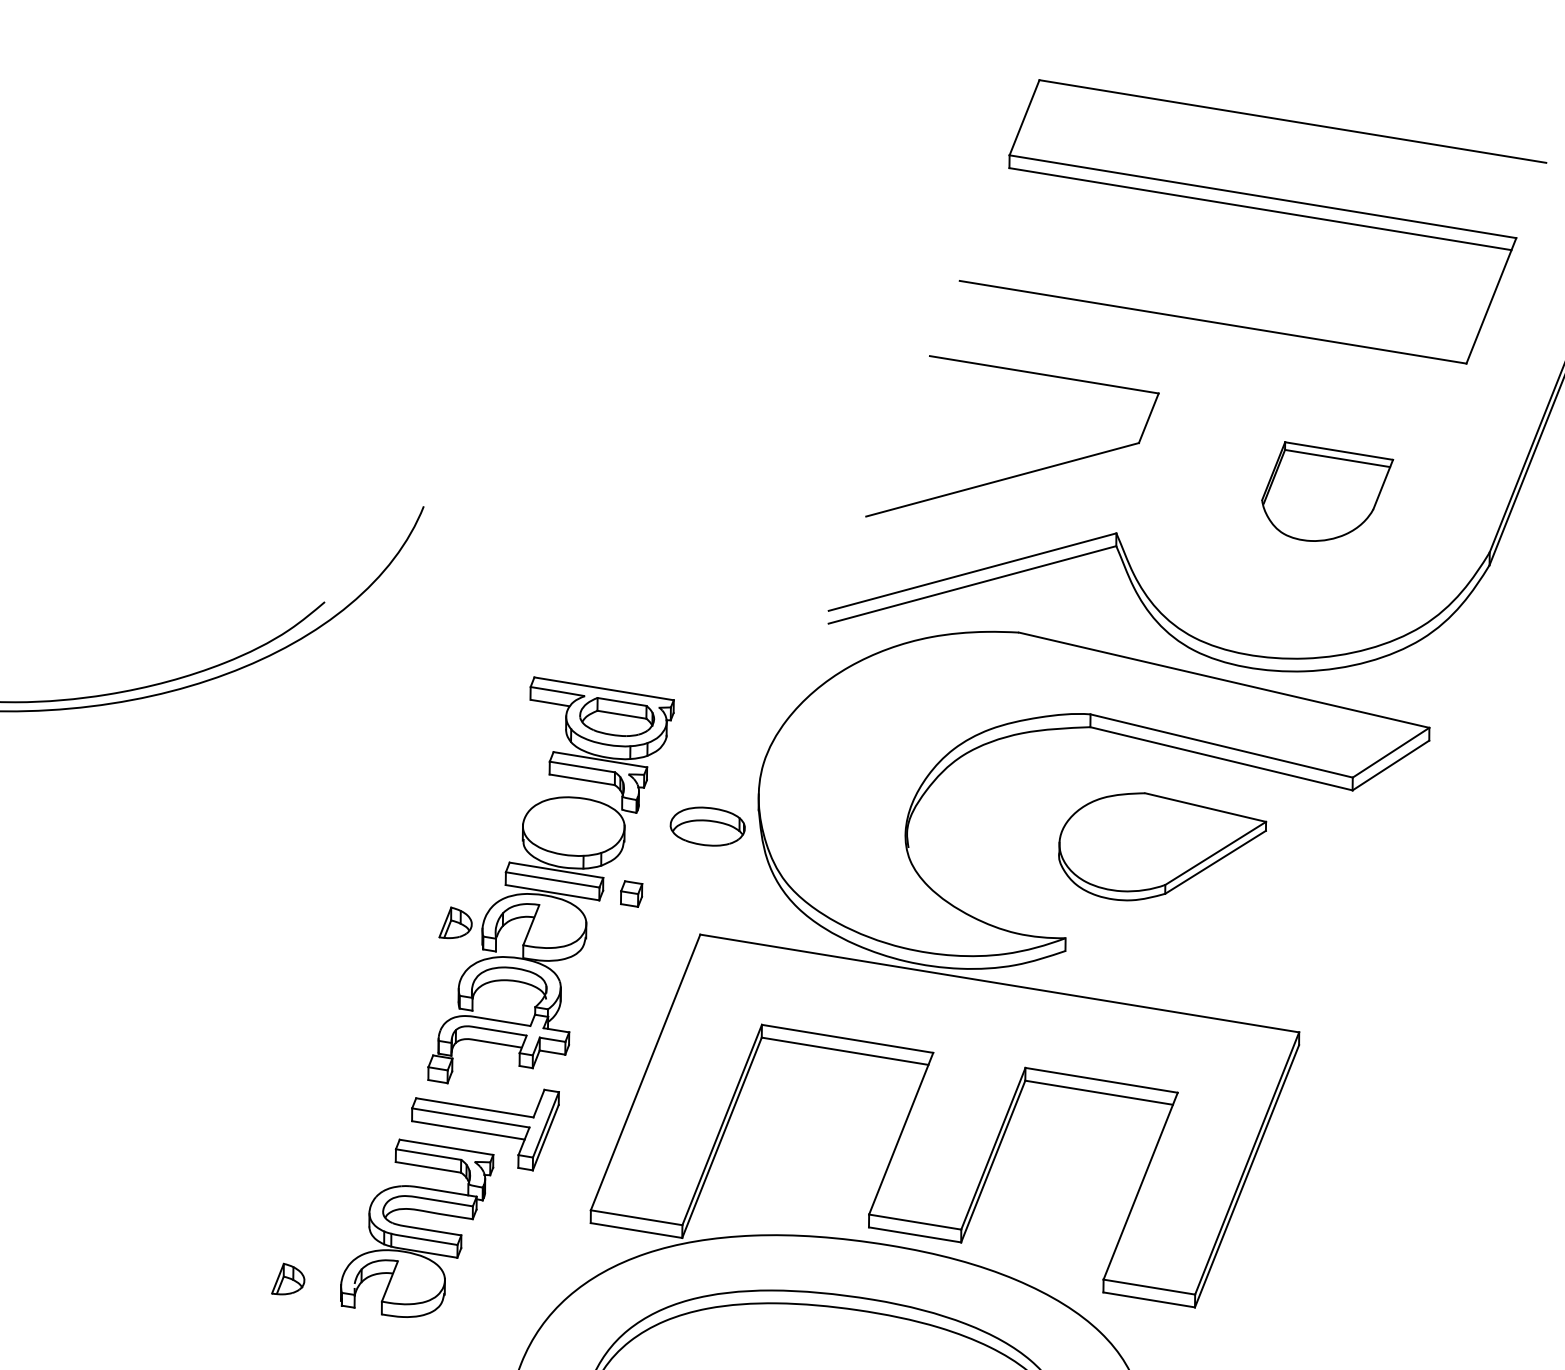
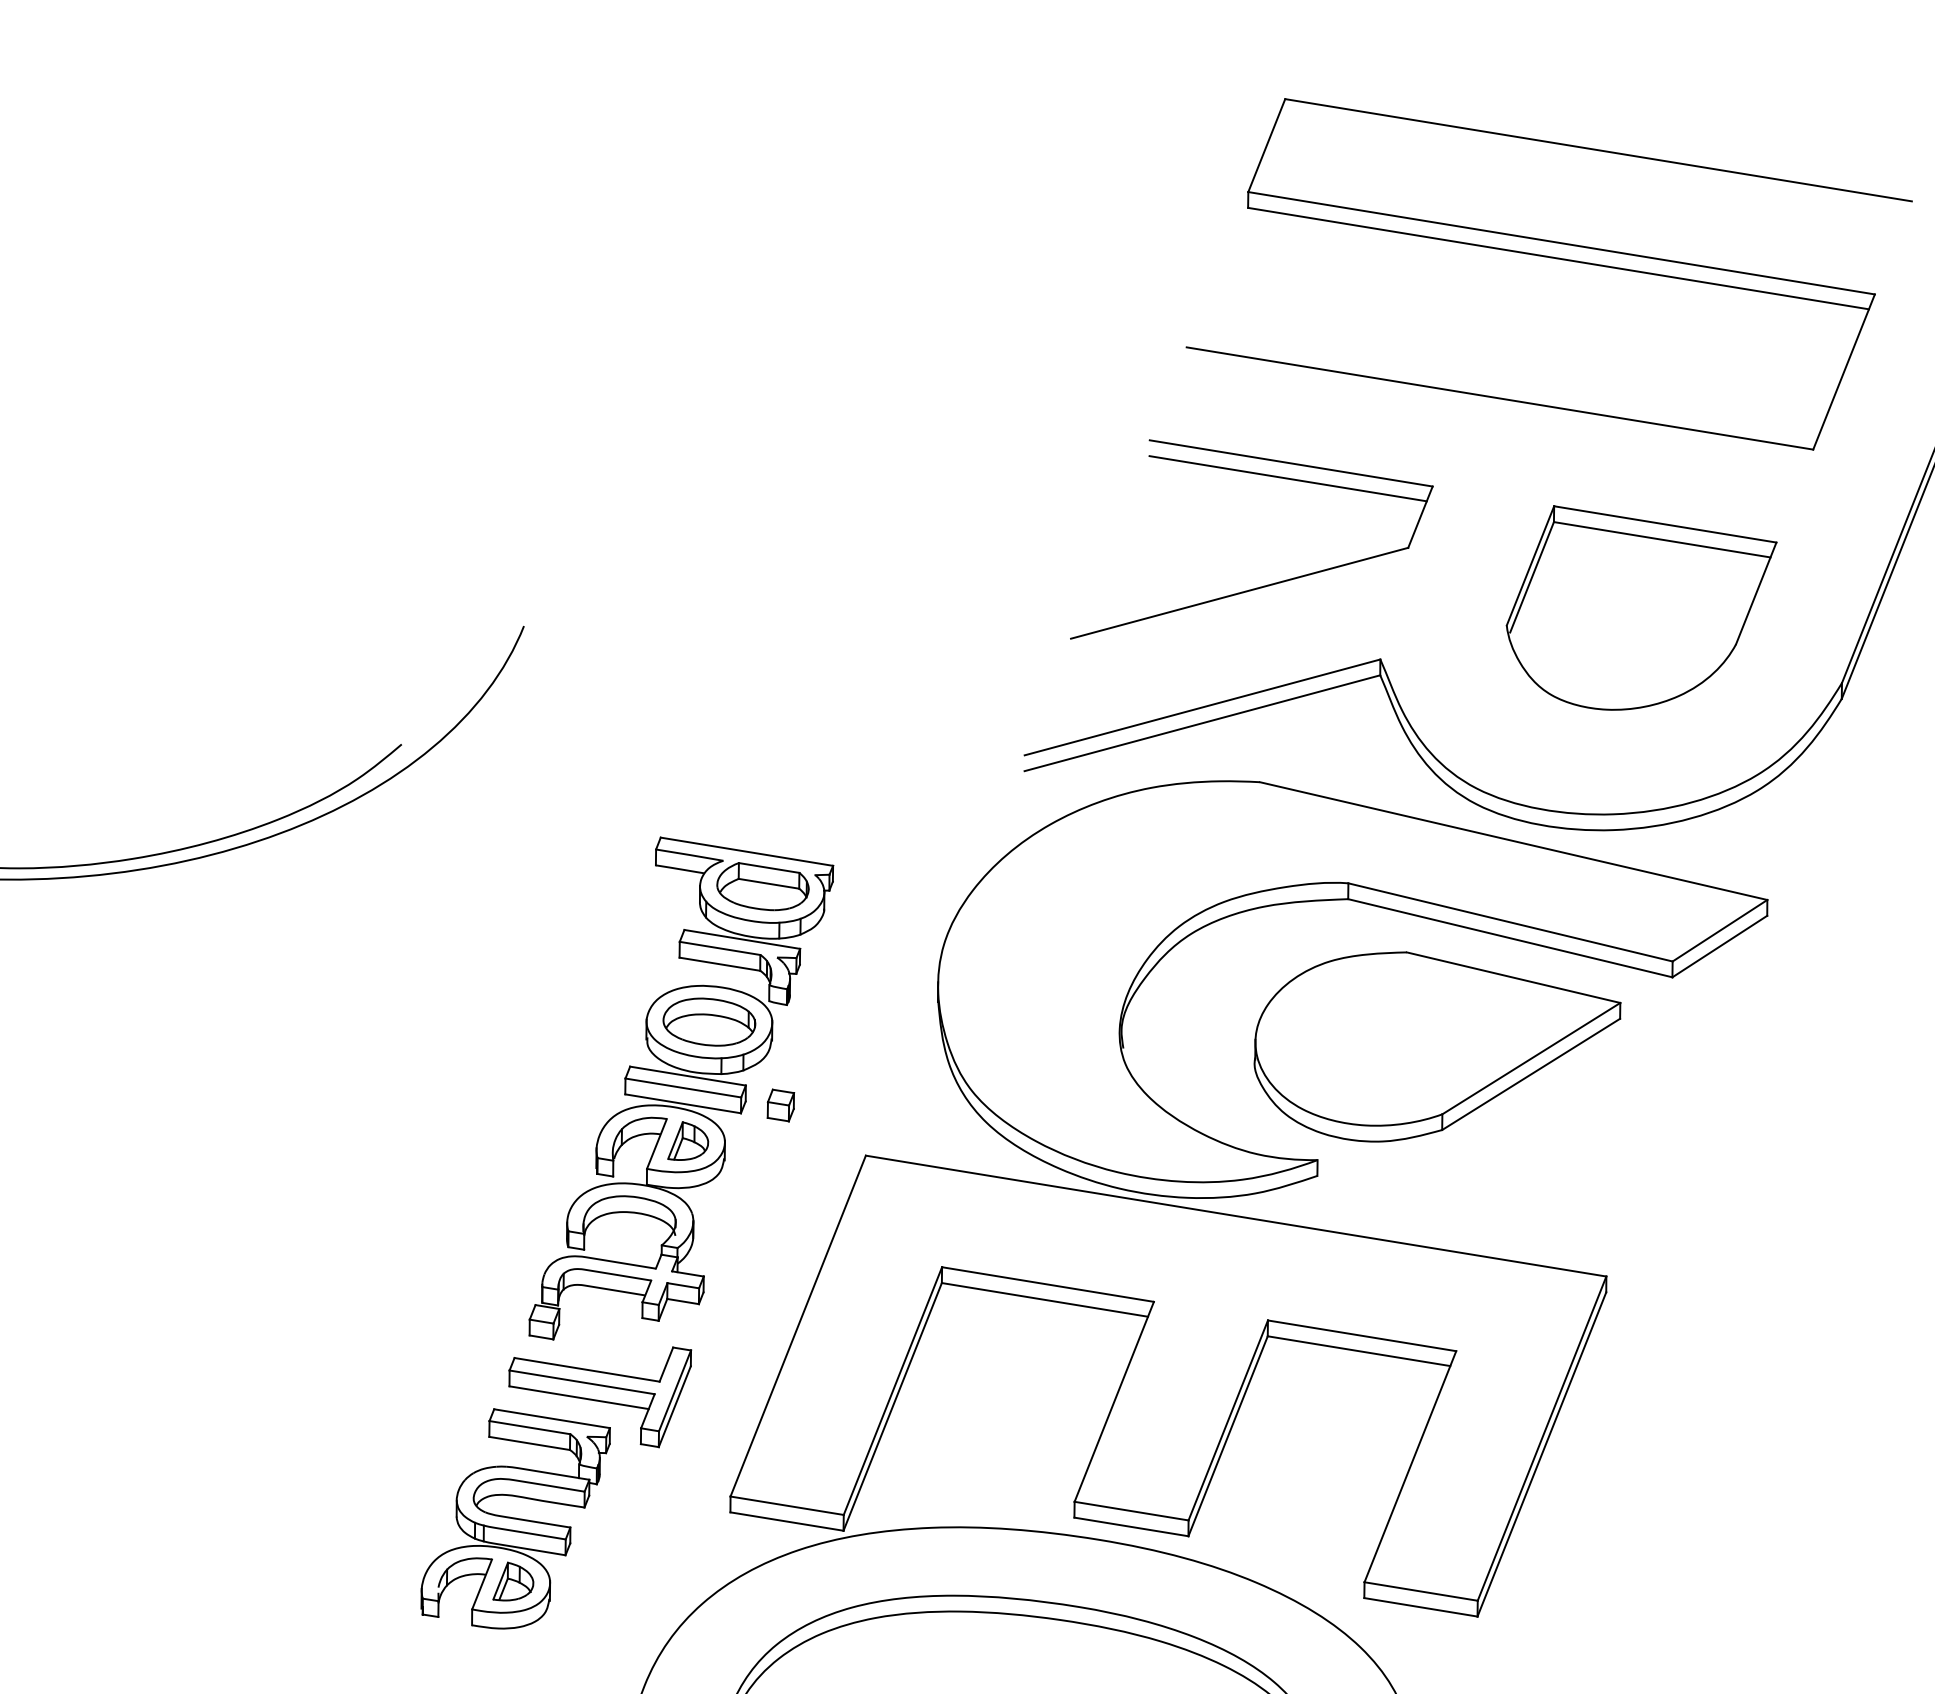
line: (1041, 386) -> (1287, 477), added
part: (1327, 491) -> (1641, 607), size x1.67
part: (707, 826) -> (709, 1021), moved
part: (1162, 846) -> (1437, 1046), size x1.43
part: (455, 922) -> (688, 1140), moved
part: (288, 1278) -> (513, 1580), moved

